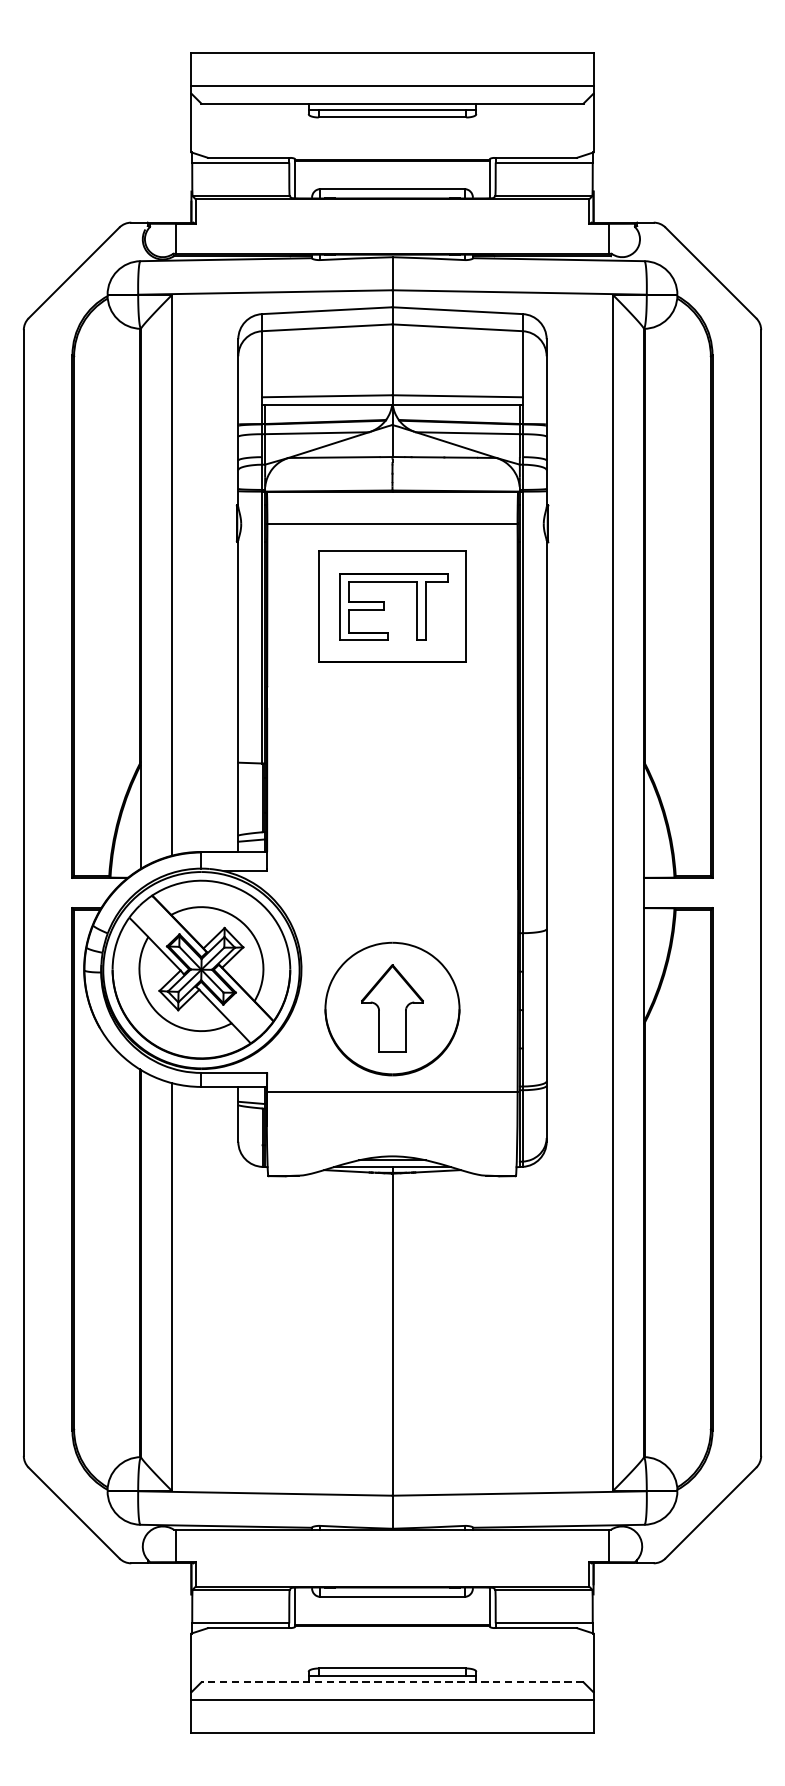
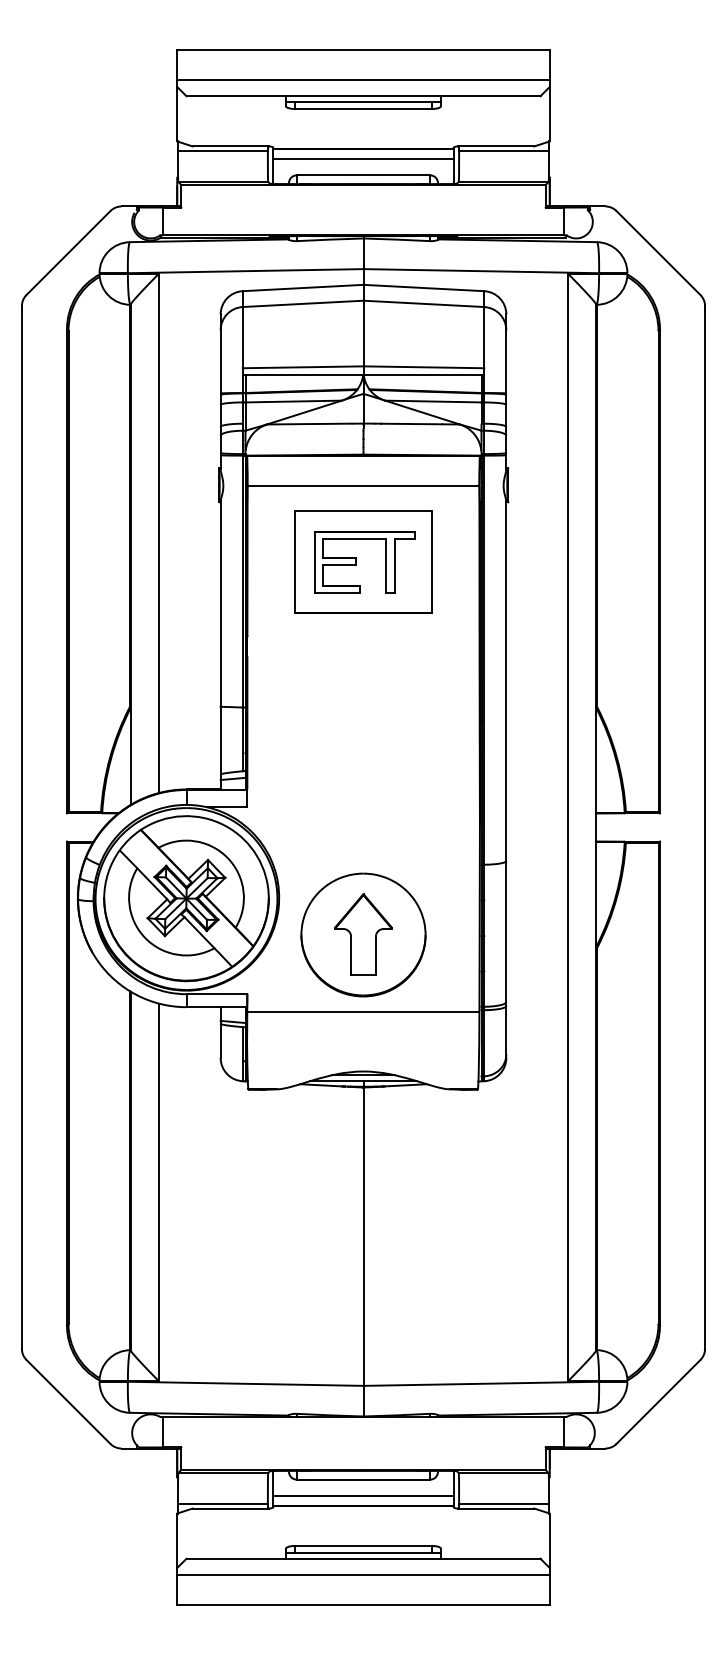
line: (392, 170) -> (363, 158), added
line: (392, 1615) -> (363, 1496), added
line: (392, 1682) -> (363, 1558), dashed -> solid

